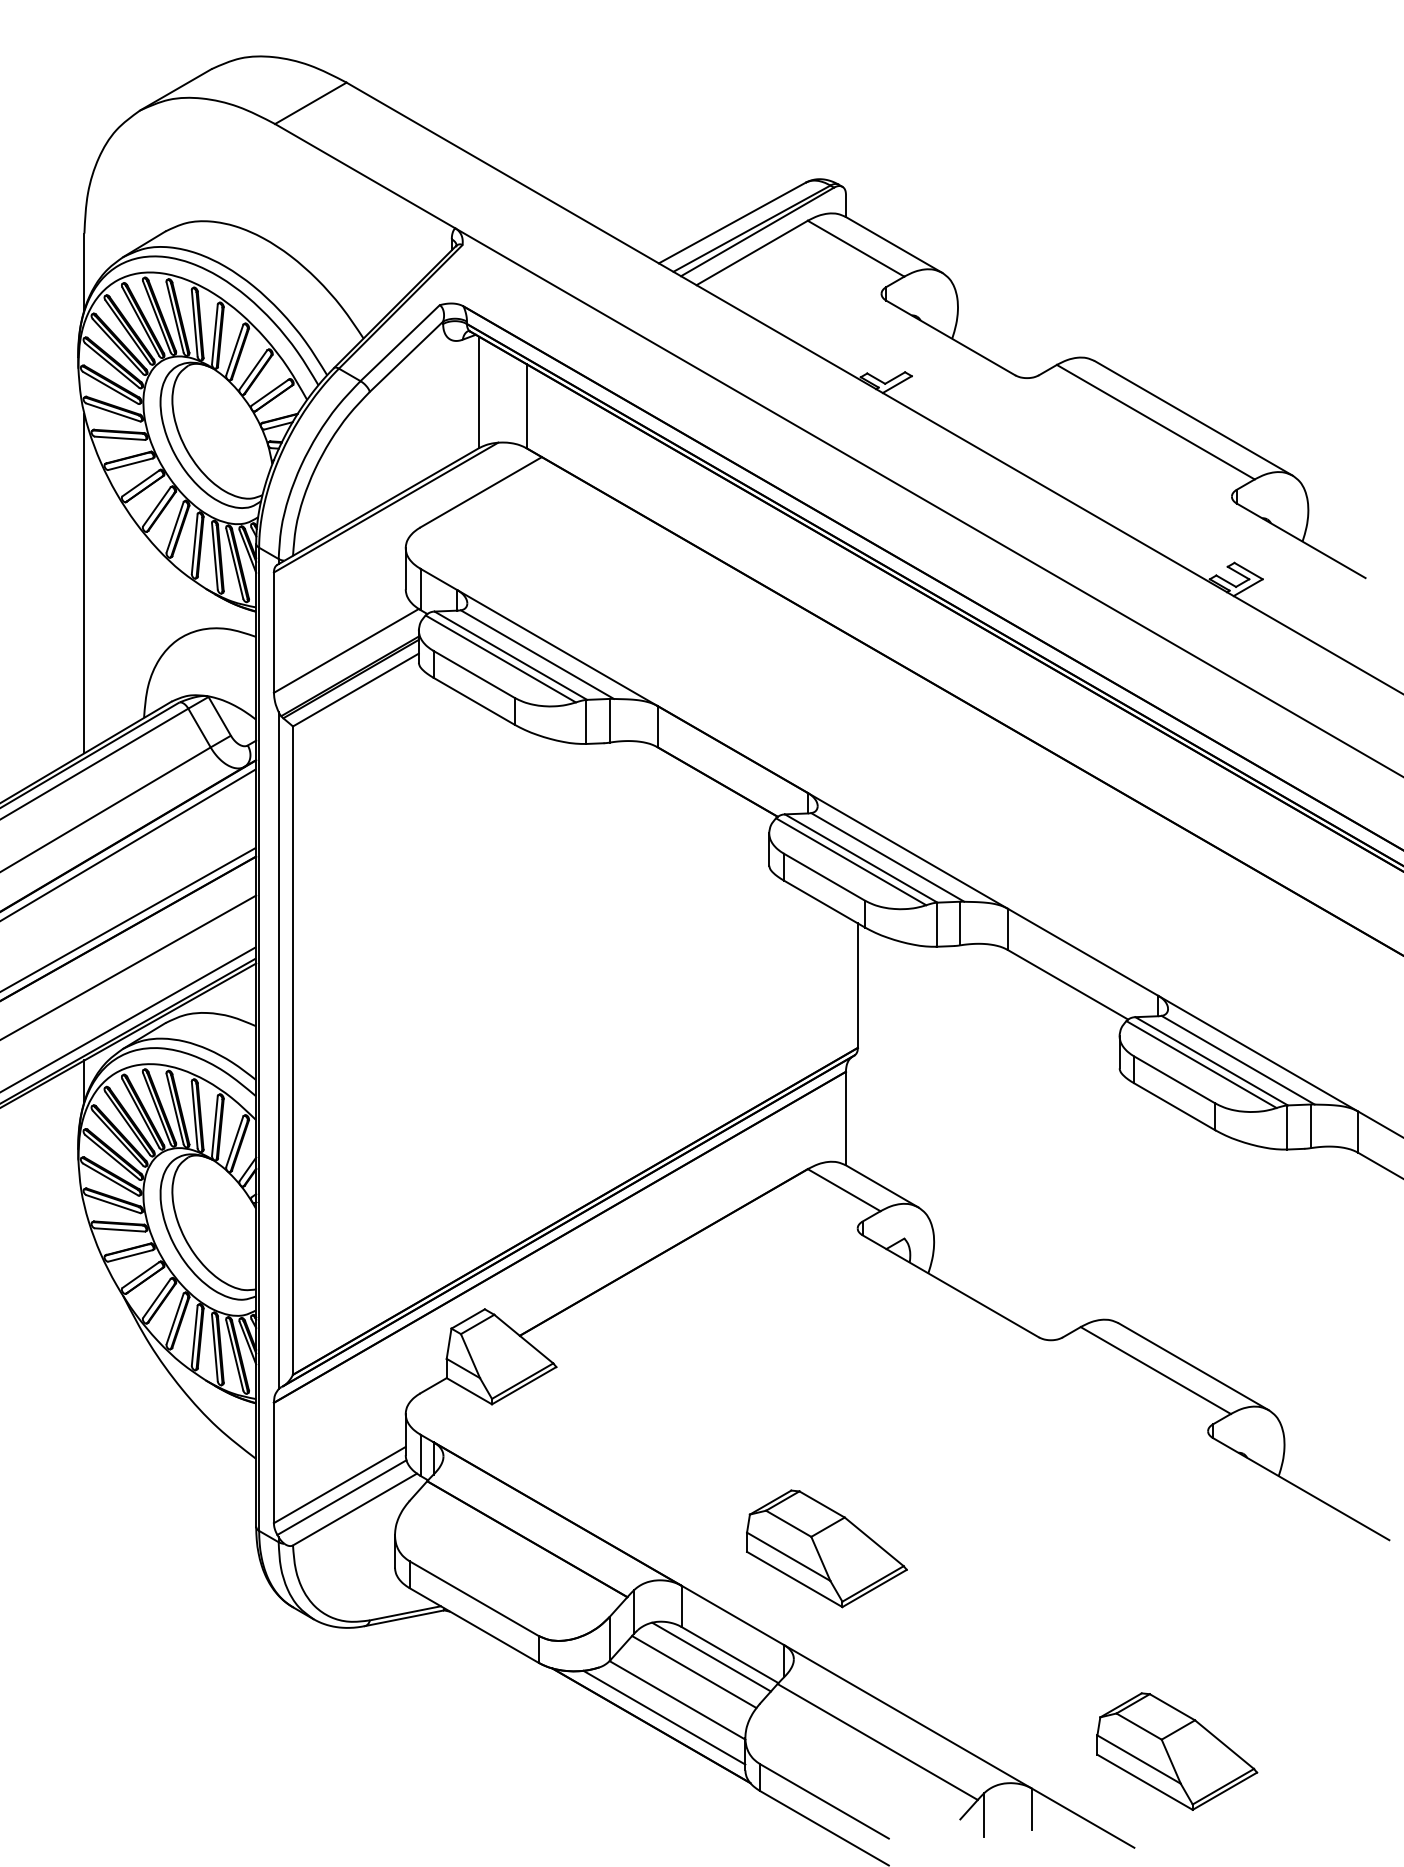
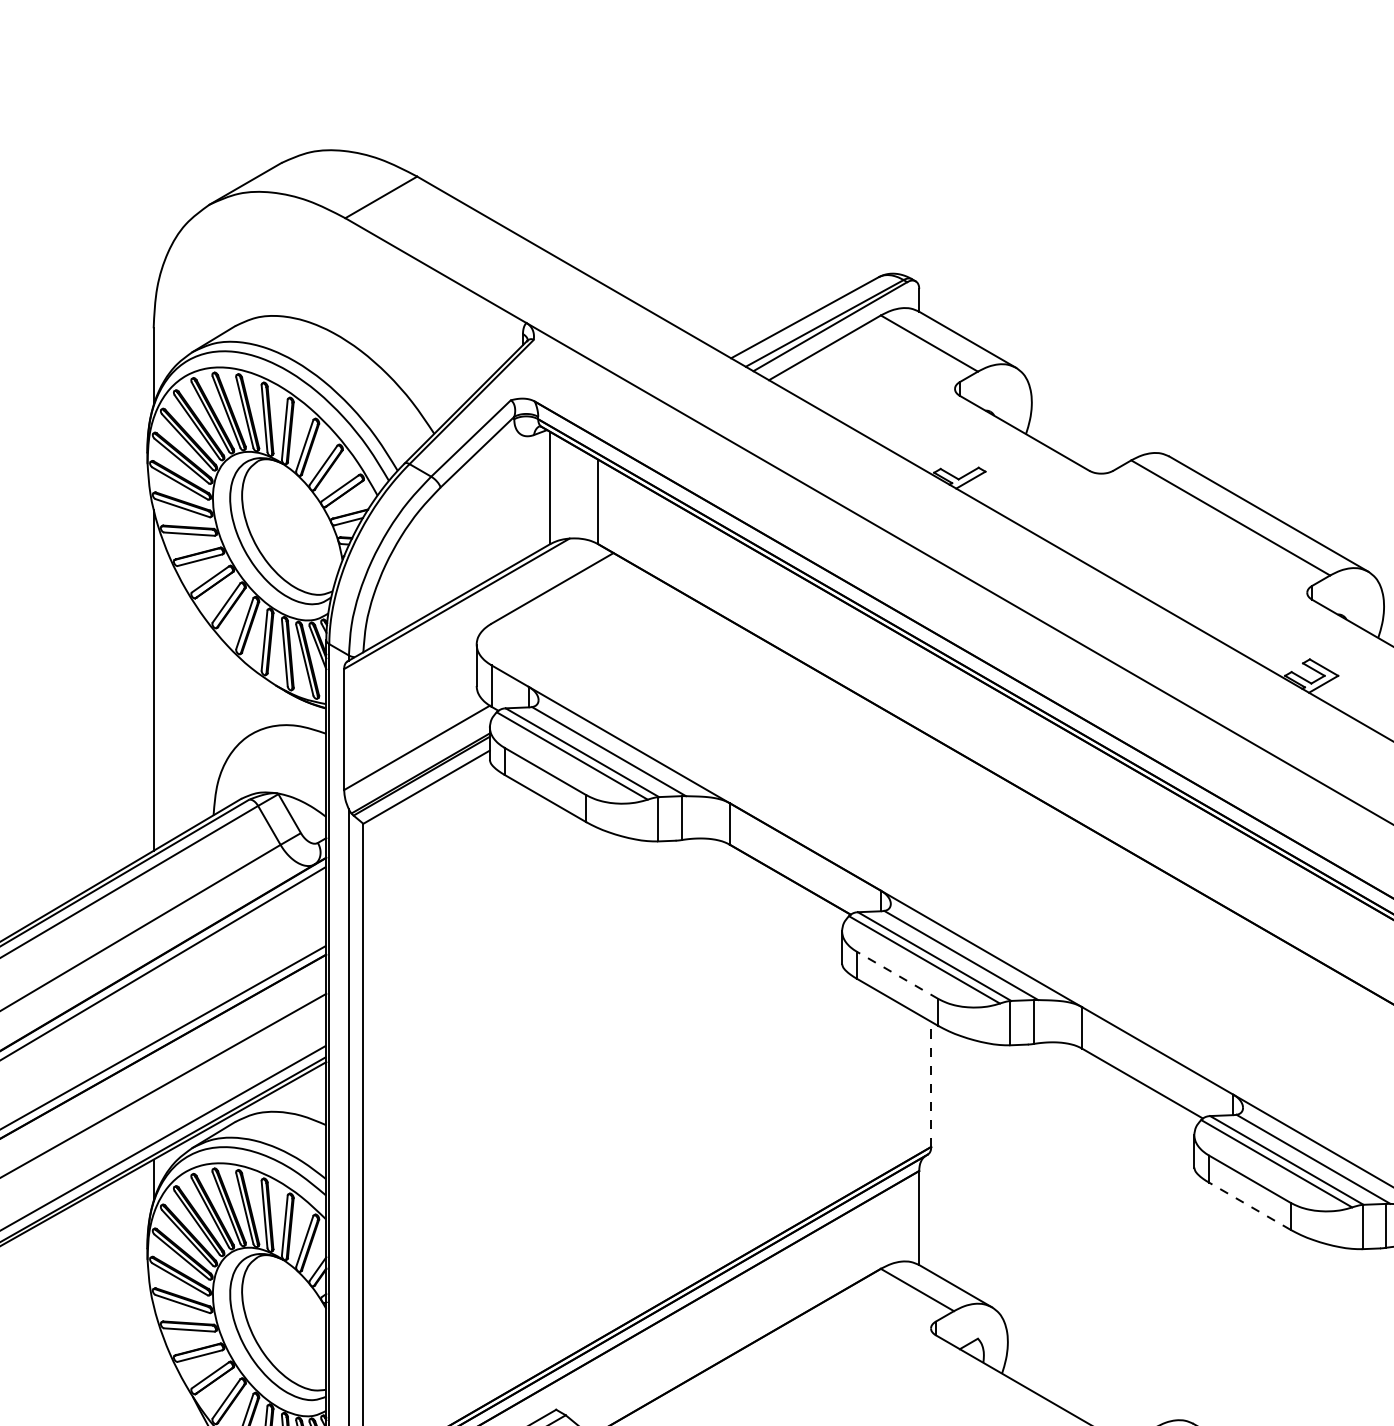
line: (824, 877) -> (897, 975), solid -> dashed
line: (857, 985) -> (930, 1084), solid -> dashed
line: (1174, 1106) -> (1249, 1205), solid -> dashed

